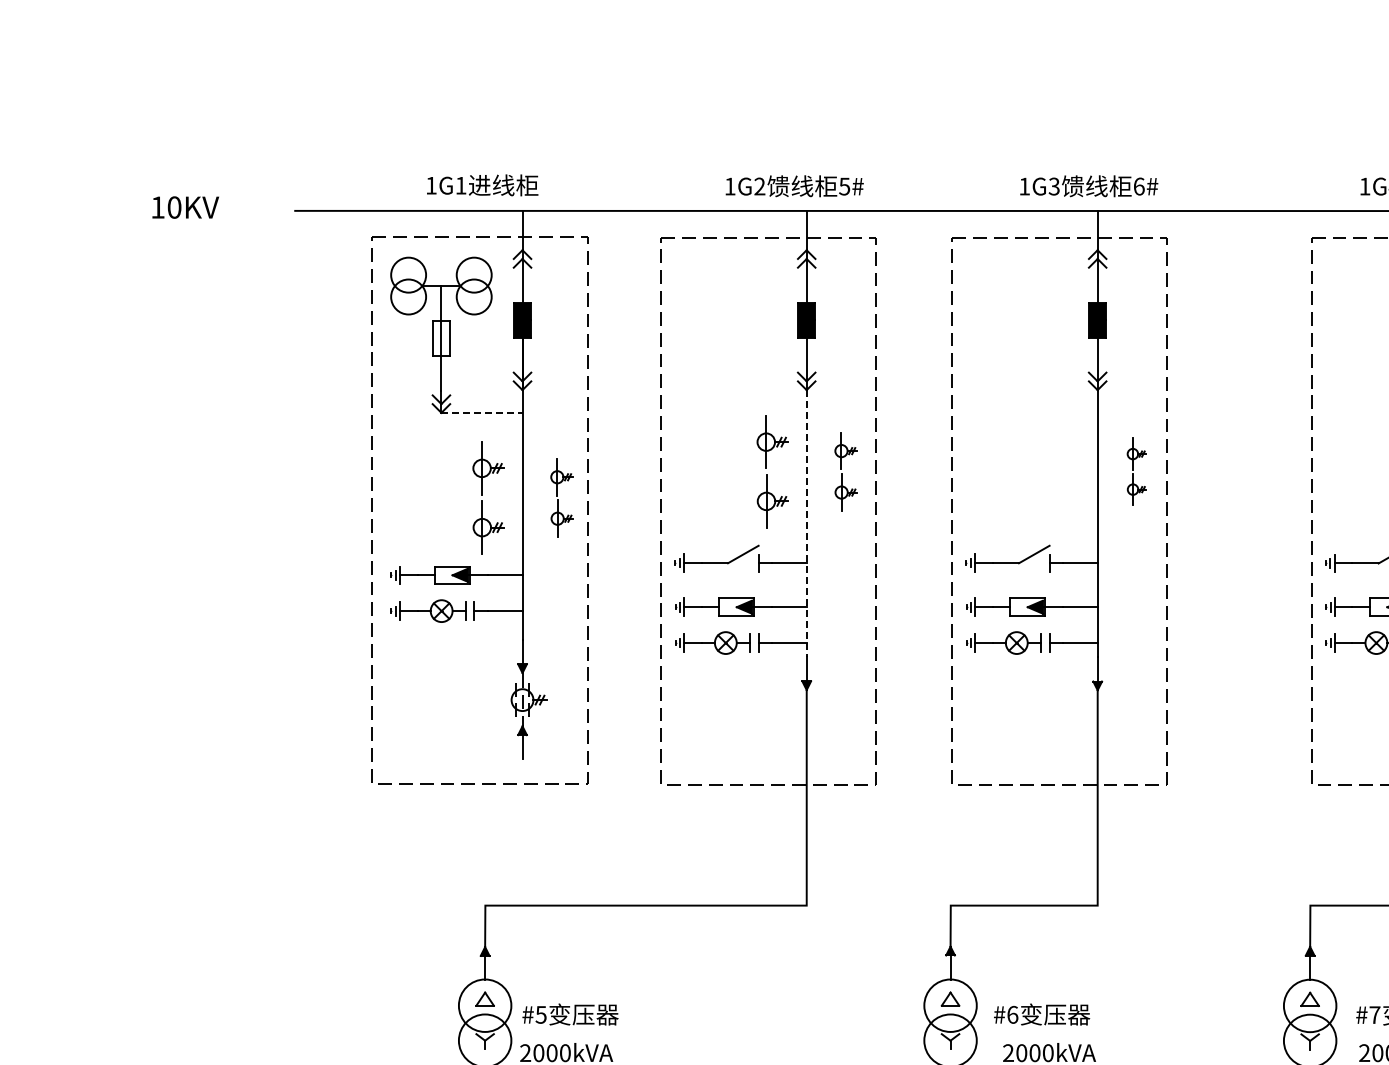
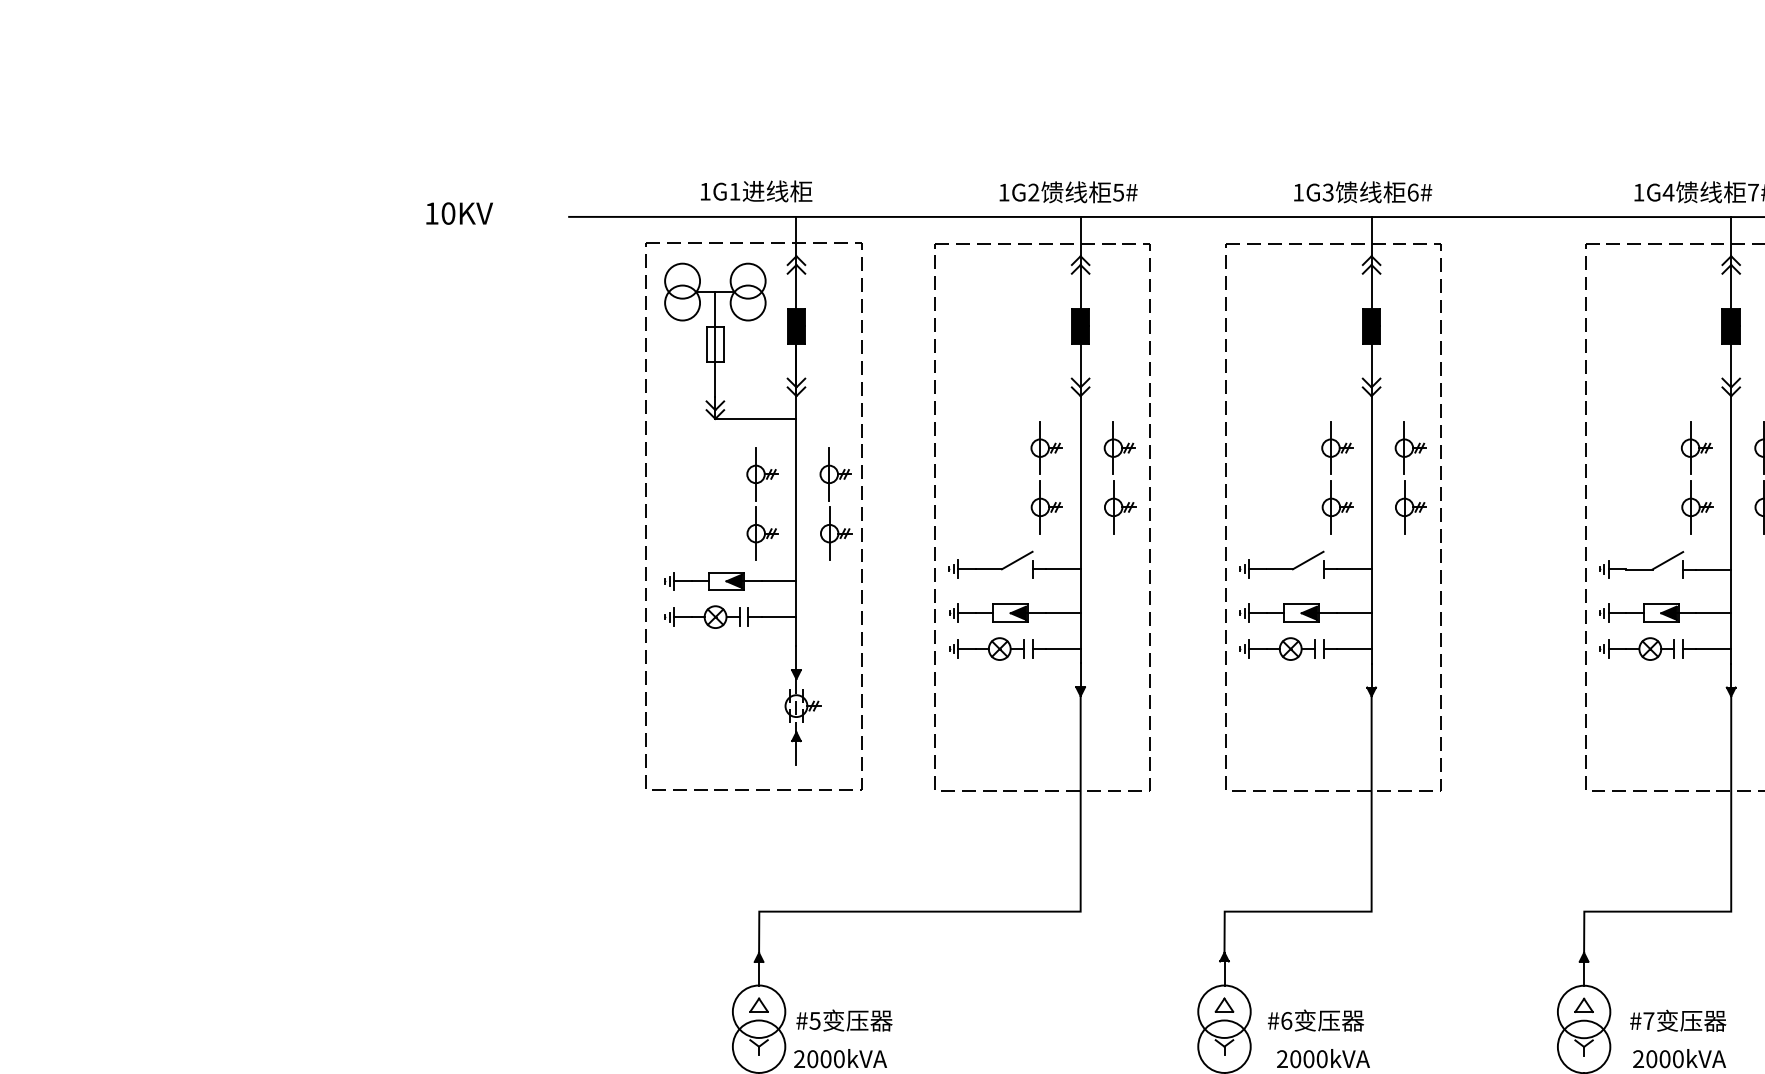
line: (481, 412) -> (755, 418), dashed -> solid
part: (1057, 468) -> (1331, 474), added
part: (845, 471) -> (1119, 477), size x1.43
part: (1136, 471) -> (1410, 477), size x1.67
part: (561, 497) -> (835, 503), size x1.43
line: (806, 523) -> (1080, 529), dashed -> solid

